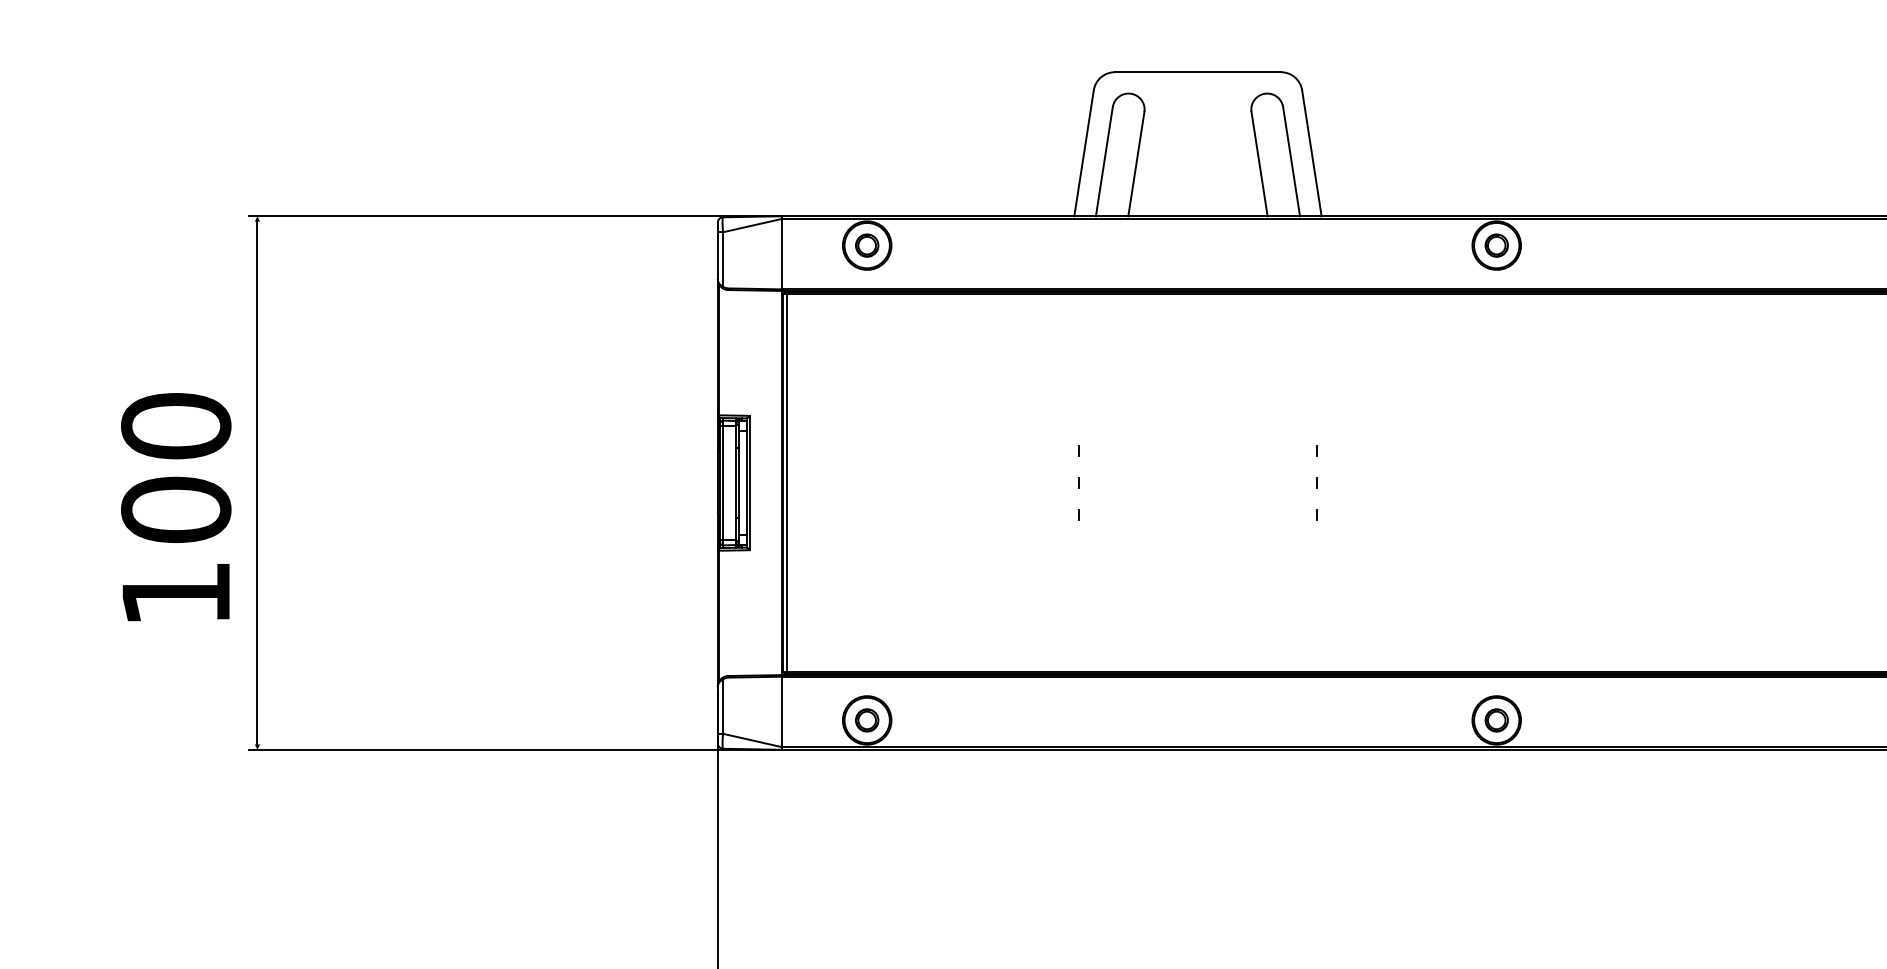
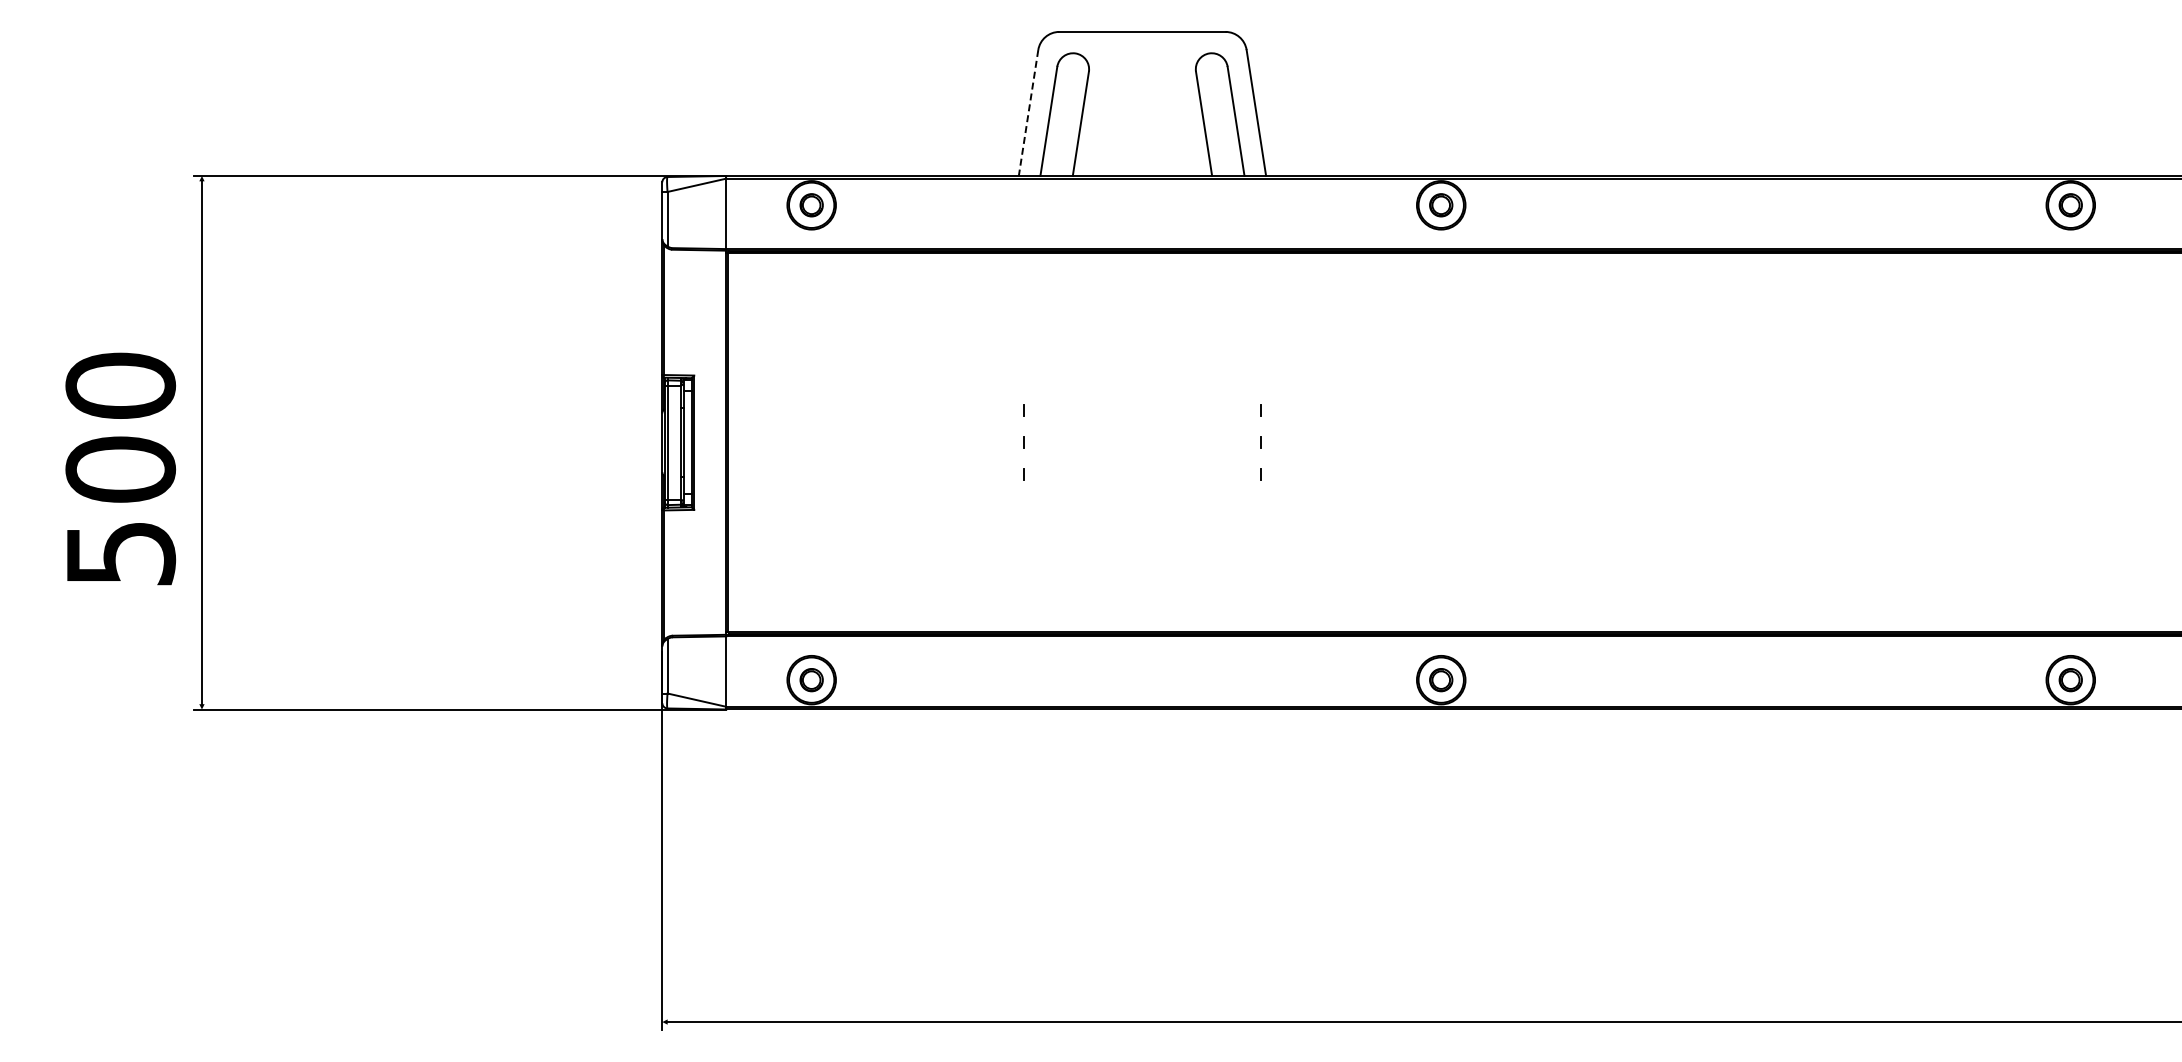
line: (1084, 153) -> (1028, 113), solid -> dashed
line: (787, 482) -> (731, 442), removed
text: (177, 594) -> (121, 554), 100 -> 500

